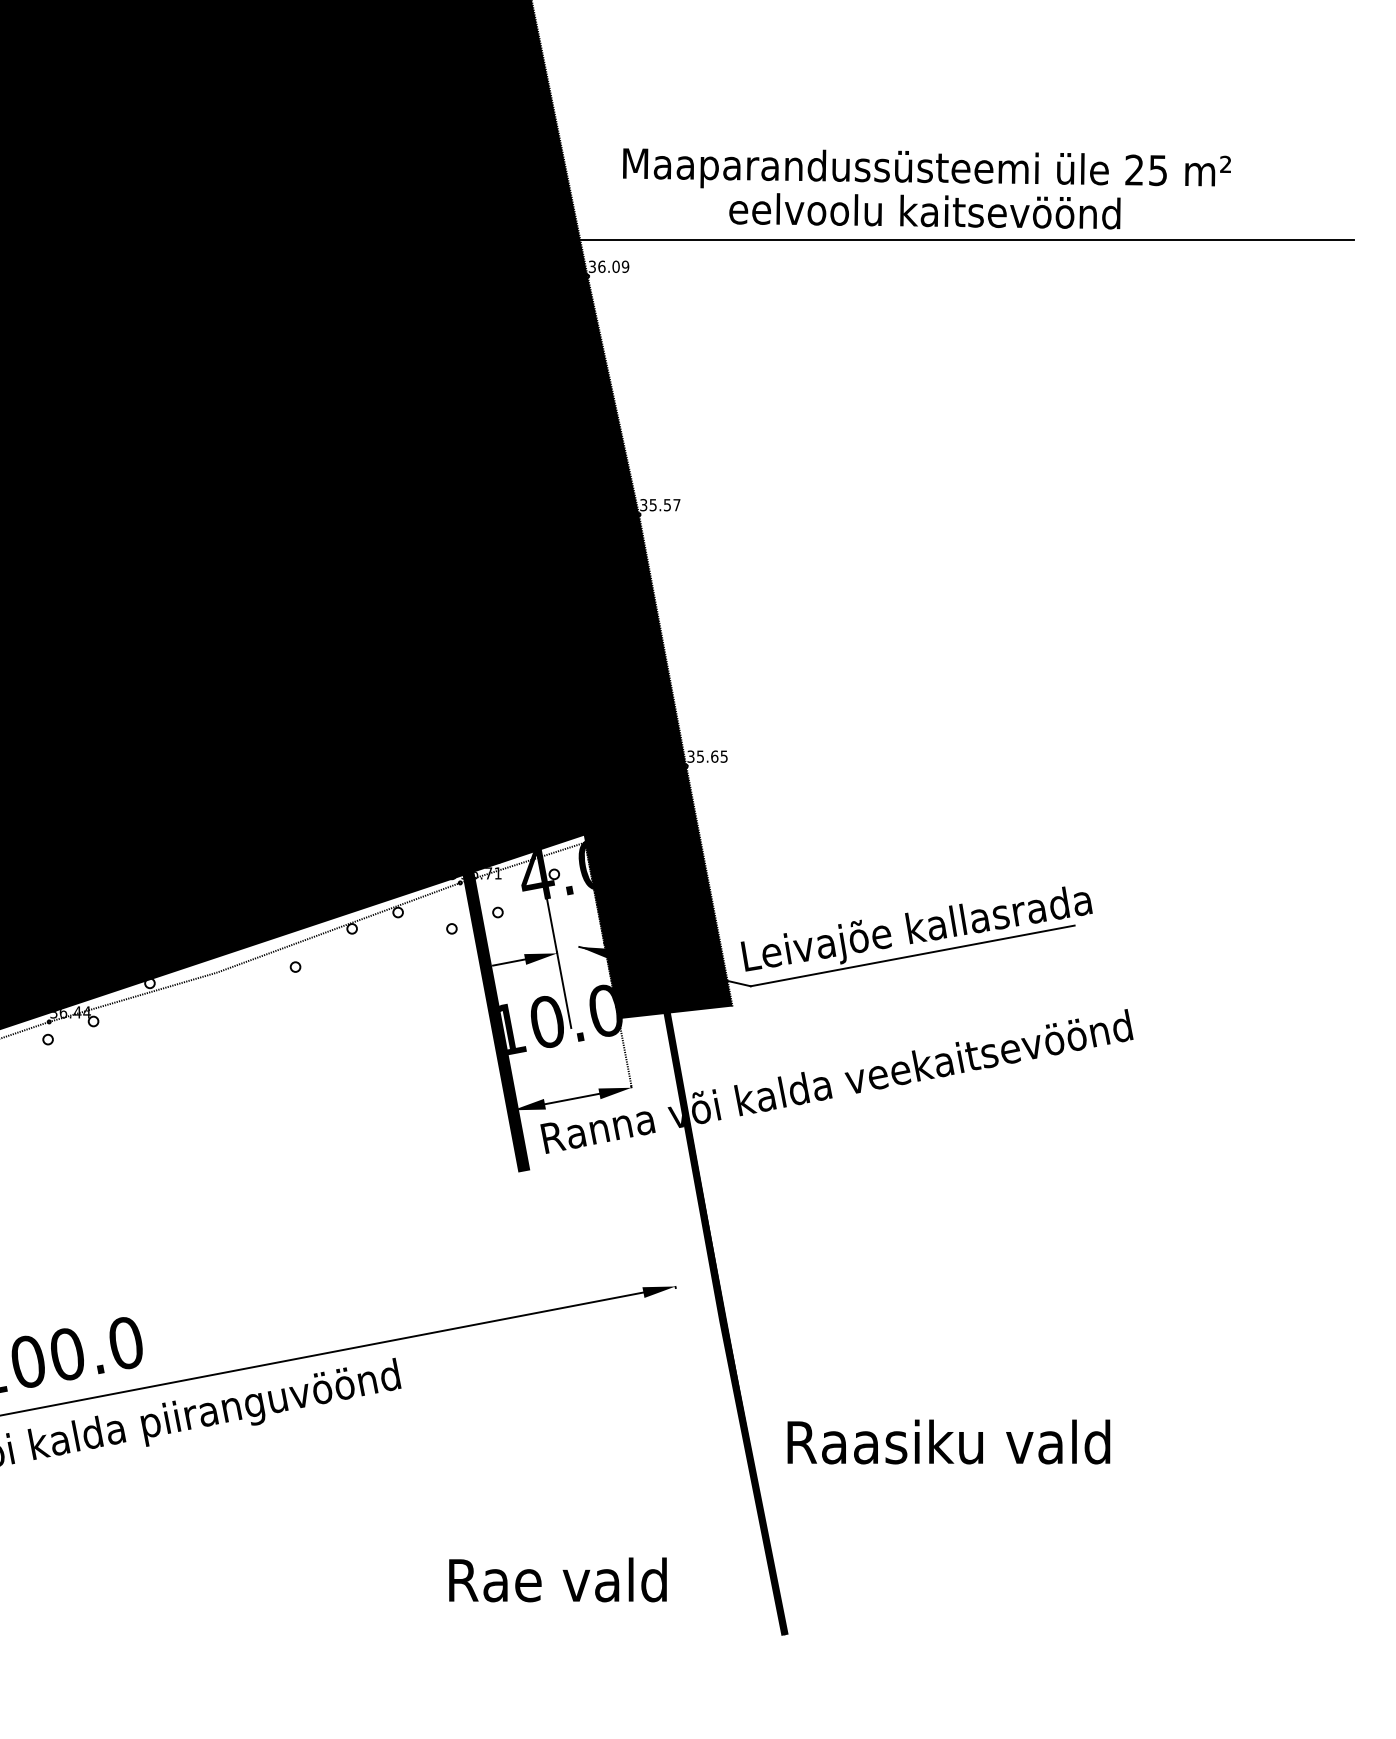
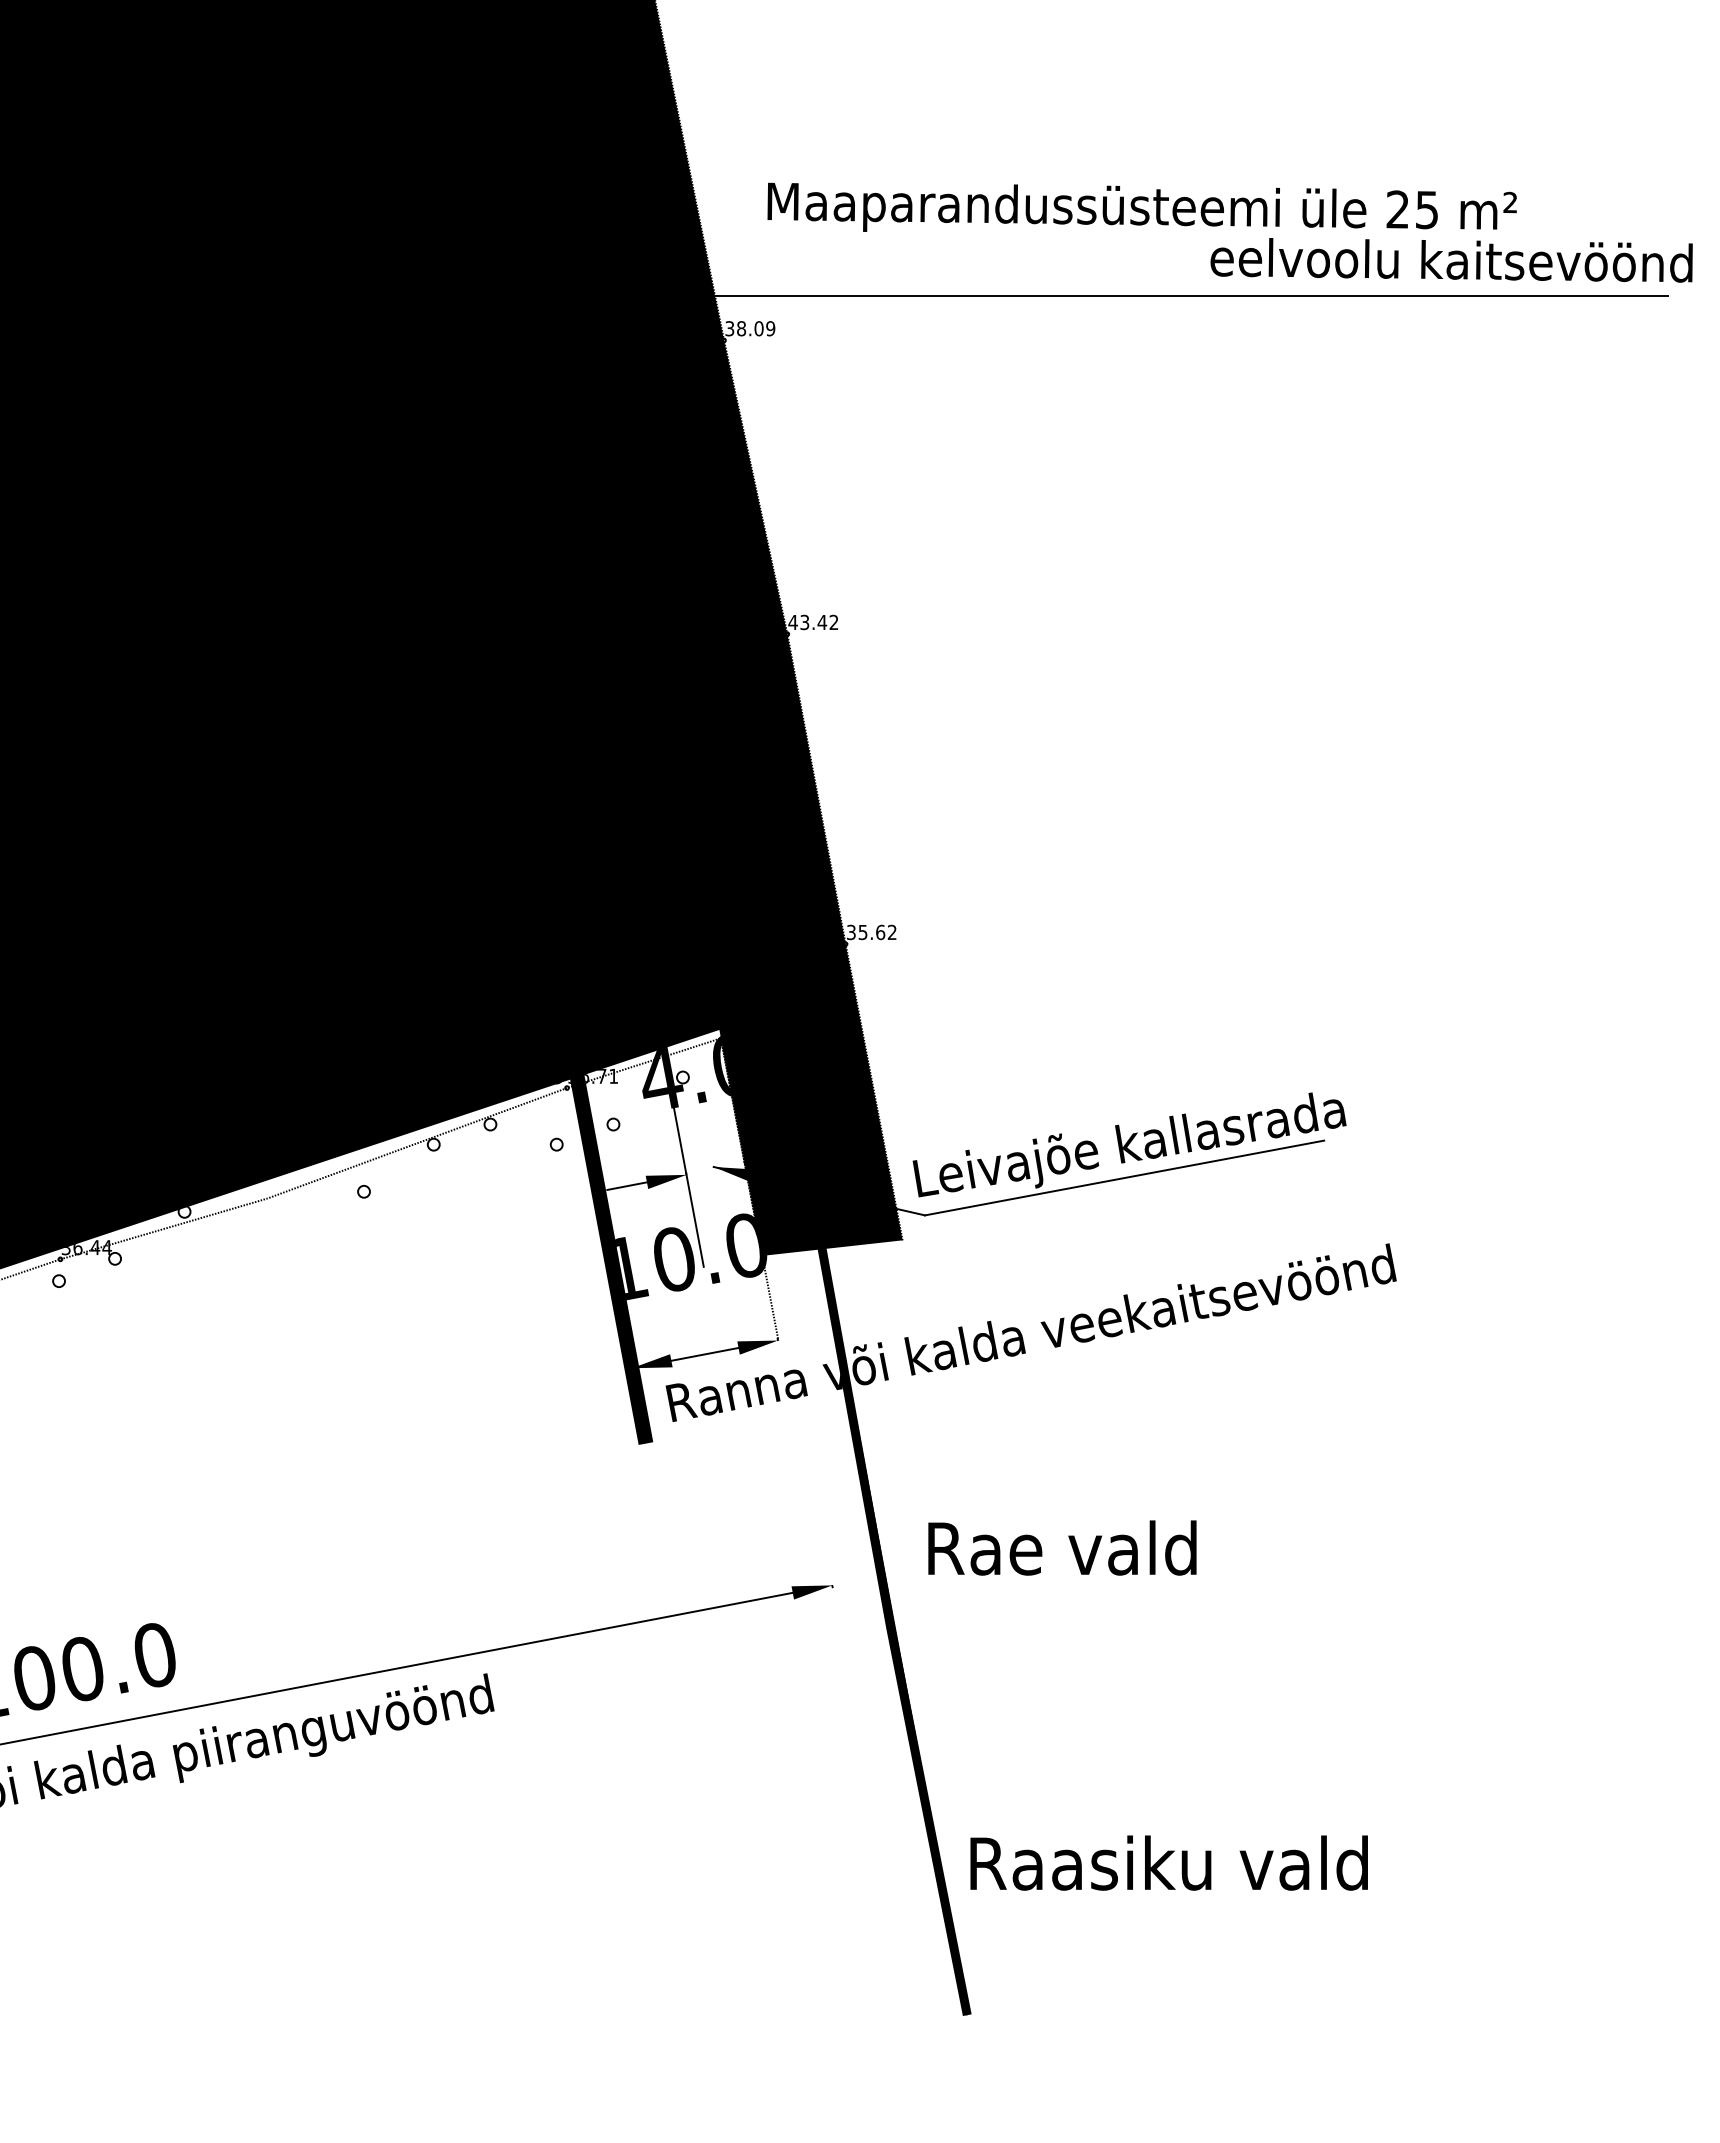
text: (924, 211) -> (1451, 260), moved
text: (601, 266) -> (741, 328), 36.09 -> 38.09
text: (660, 505) -> (813, 622), 35.57 -> 43.42
text: (724, 756) -> (892, 932), 35.65 -> 35.62
text: (948, 1441) -> (1168, 1862), moved
text: (558, 1579) -> (1062, 1547), moved

